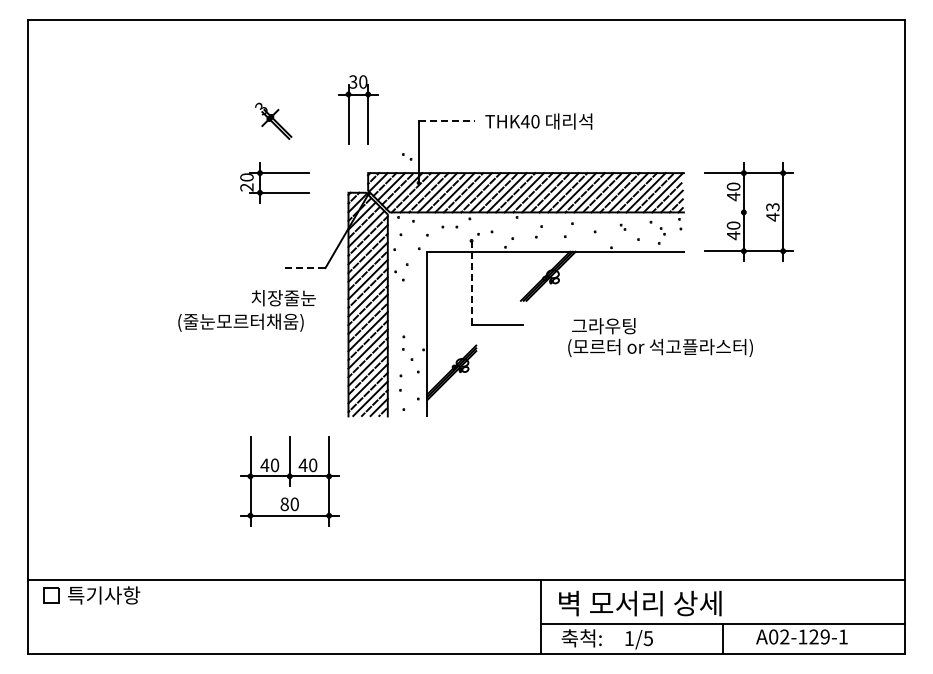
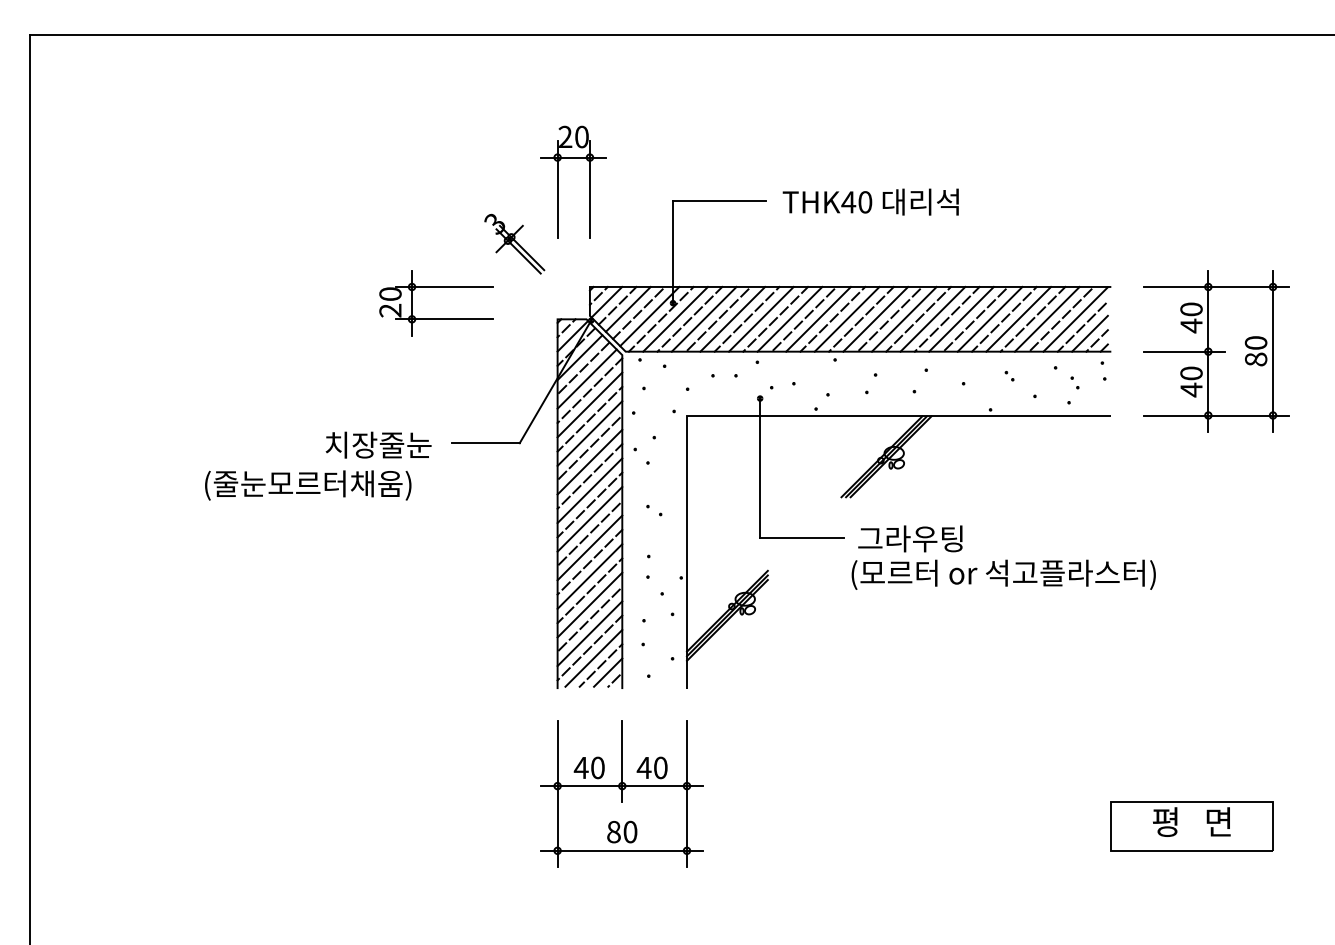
text: (353, 82) -> (565, 137), 30 -> 20
part: (273, 120) -> (514, 243), moved
line: (447, 120) -> (720, 200), dashed -> solid
part: (407, 156) -> (654, 509), moved
line: (728, 212) -> (1183, 351), added
text: (772, 212) -> (1255, 351), 43 -> 80
line: (305, 268) -> (486, 443), dashed -> solid
line: (471, 283) -> (760, 468), dashed -> solid
text: (246, 310) -> (317, 465), moved
text: (660, 337) -> (1003, 557), moved
part: (289, 481) -> (621, 794), moved
part: (733, 500) -> (1191, 825), added

